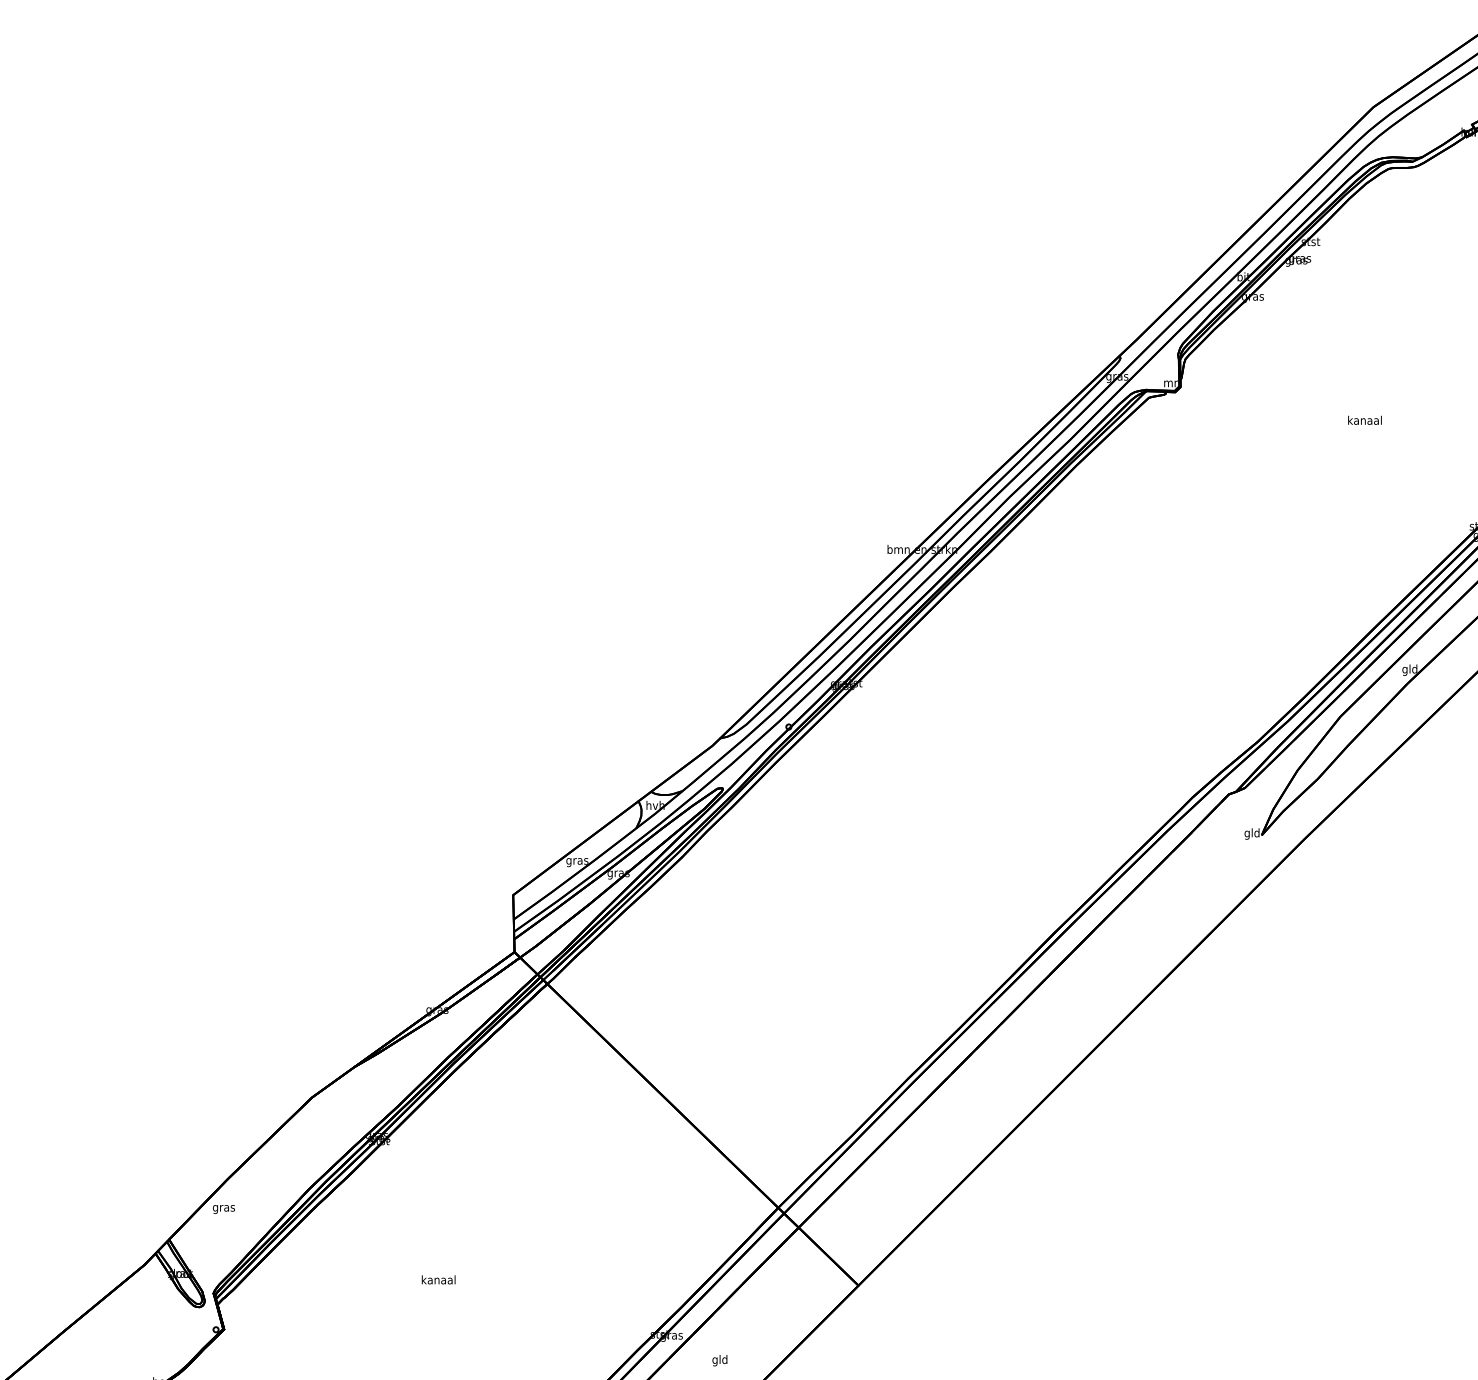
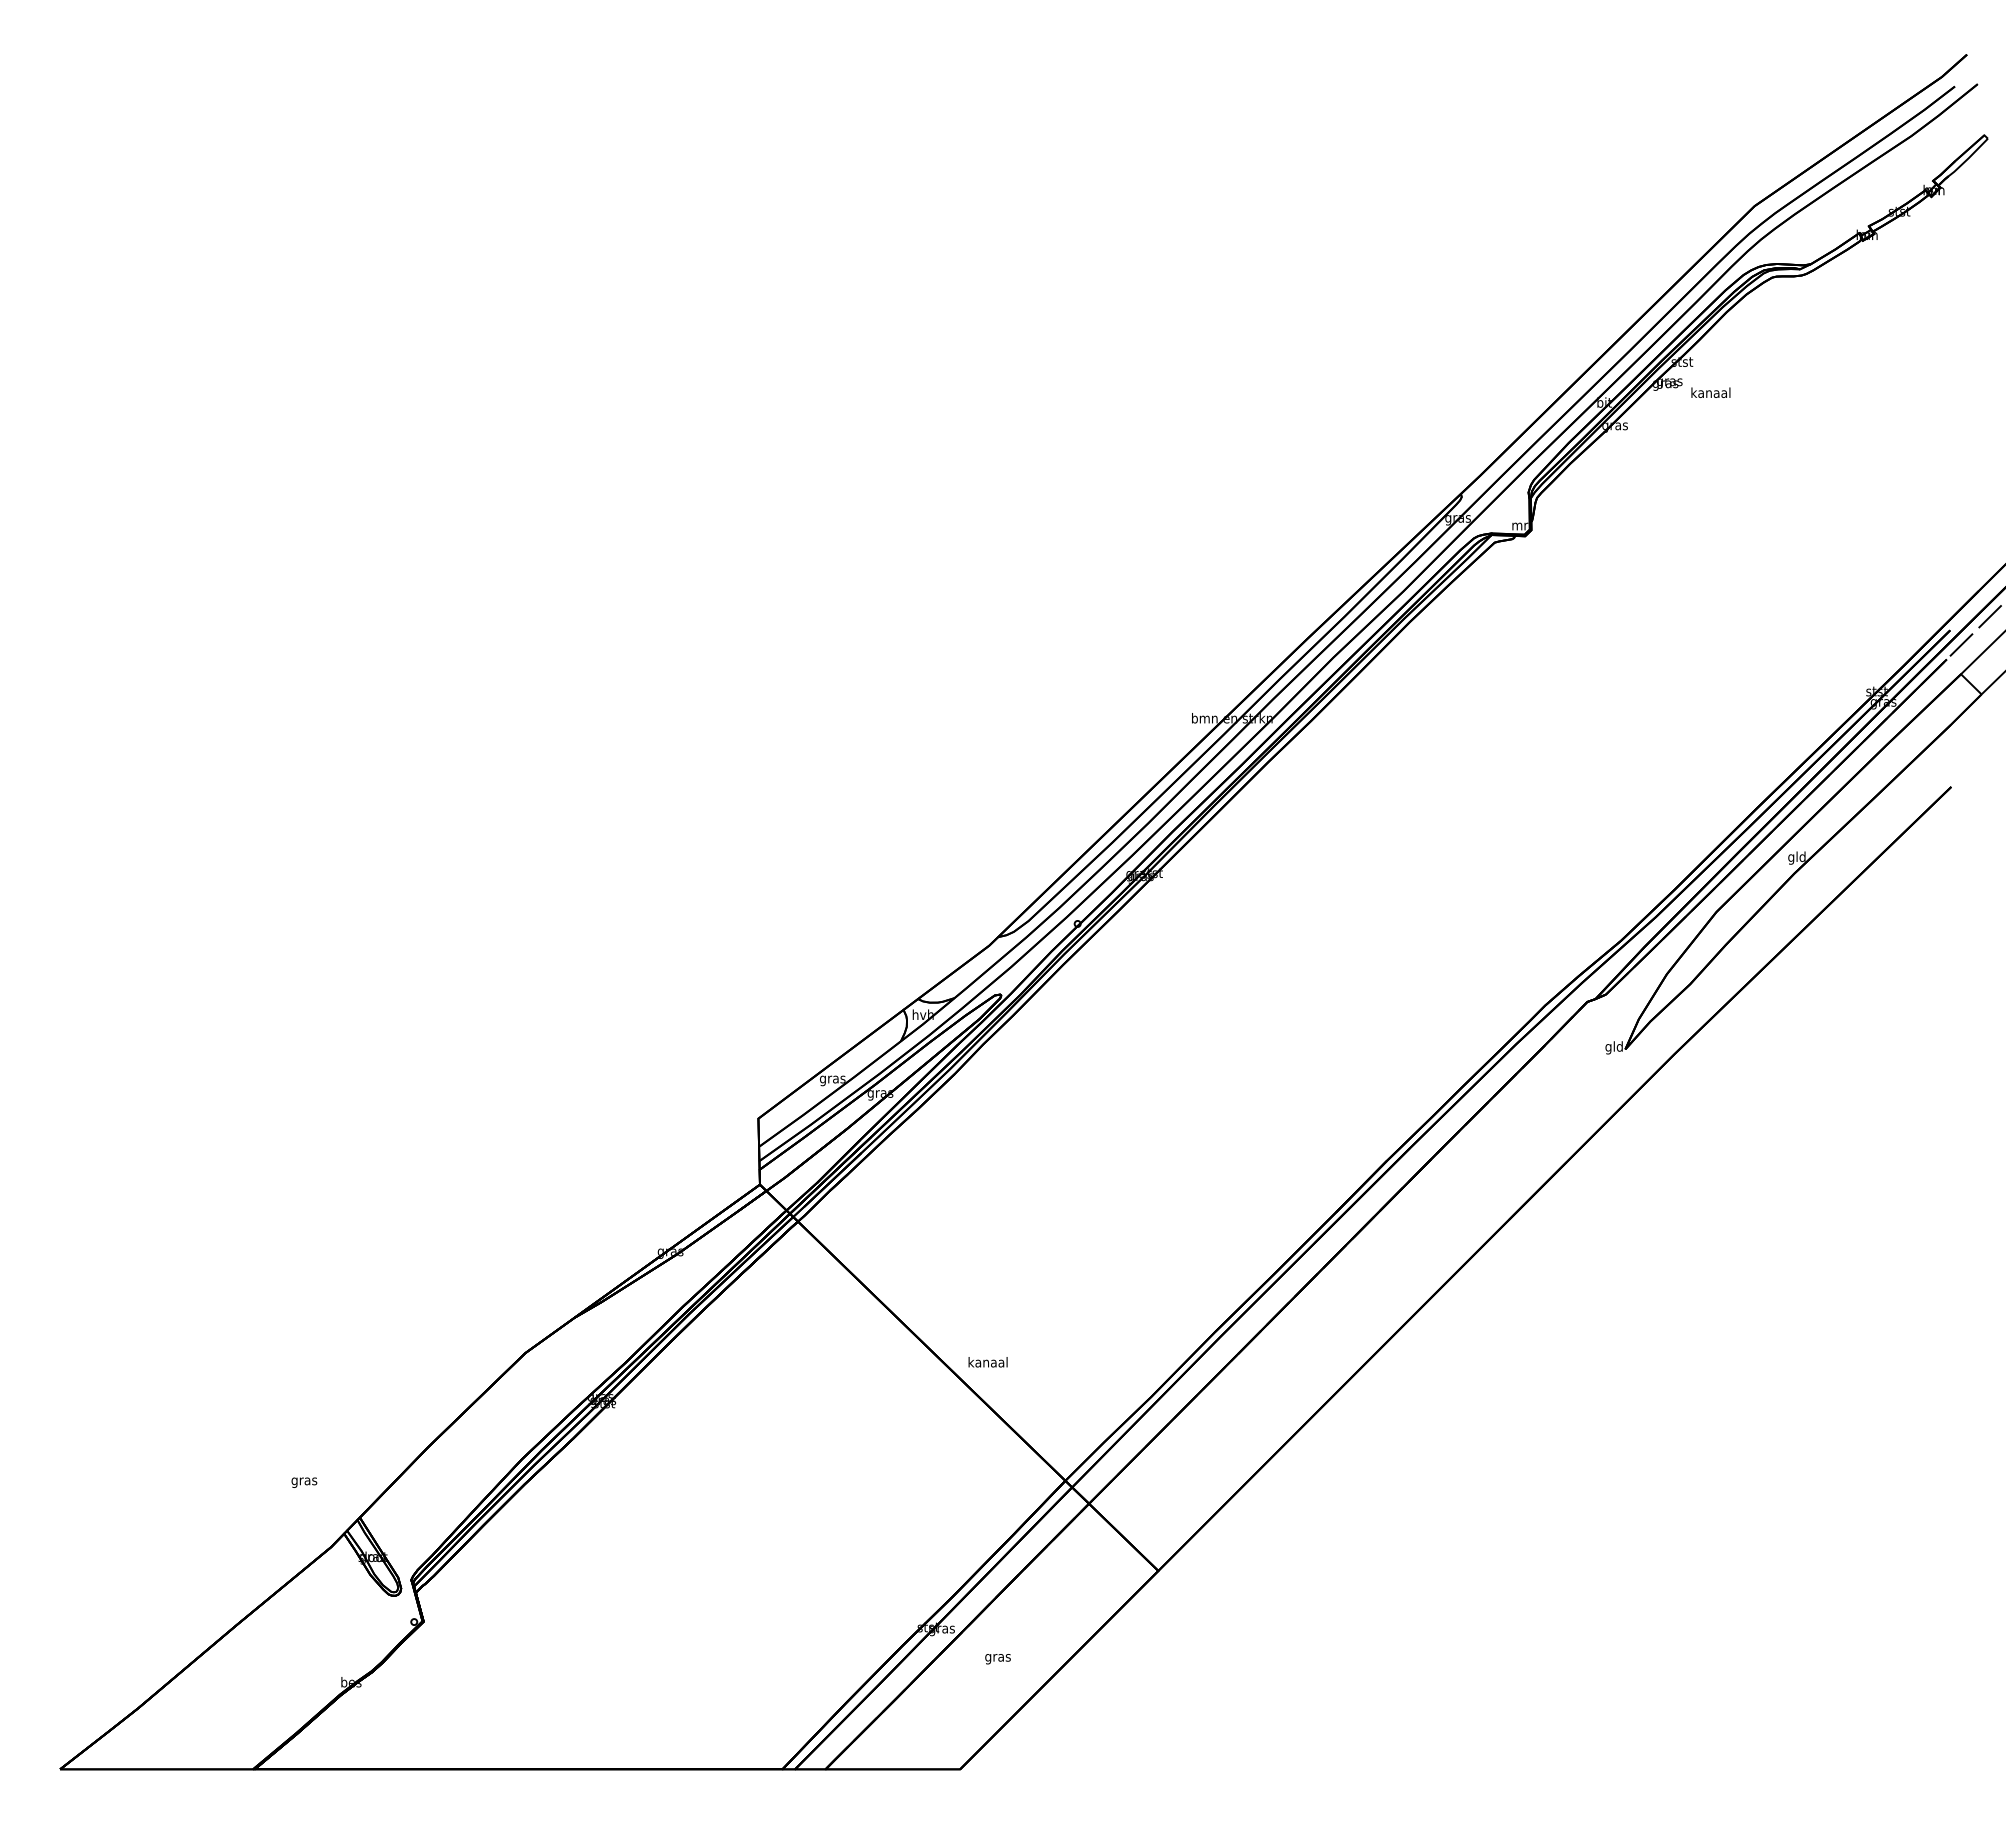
text: (1364, 420) -> (1710, 392), moved
text: (224, 1209) -> (304, 1482), moved
text: (438, 1280) -> (987, 1362), moved
text: (719, 1360) -> (997, 1657), gld -> gras

